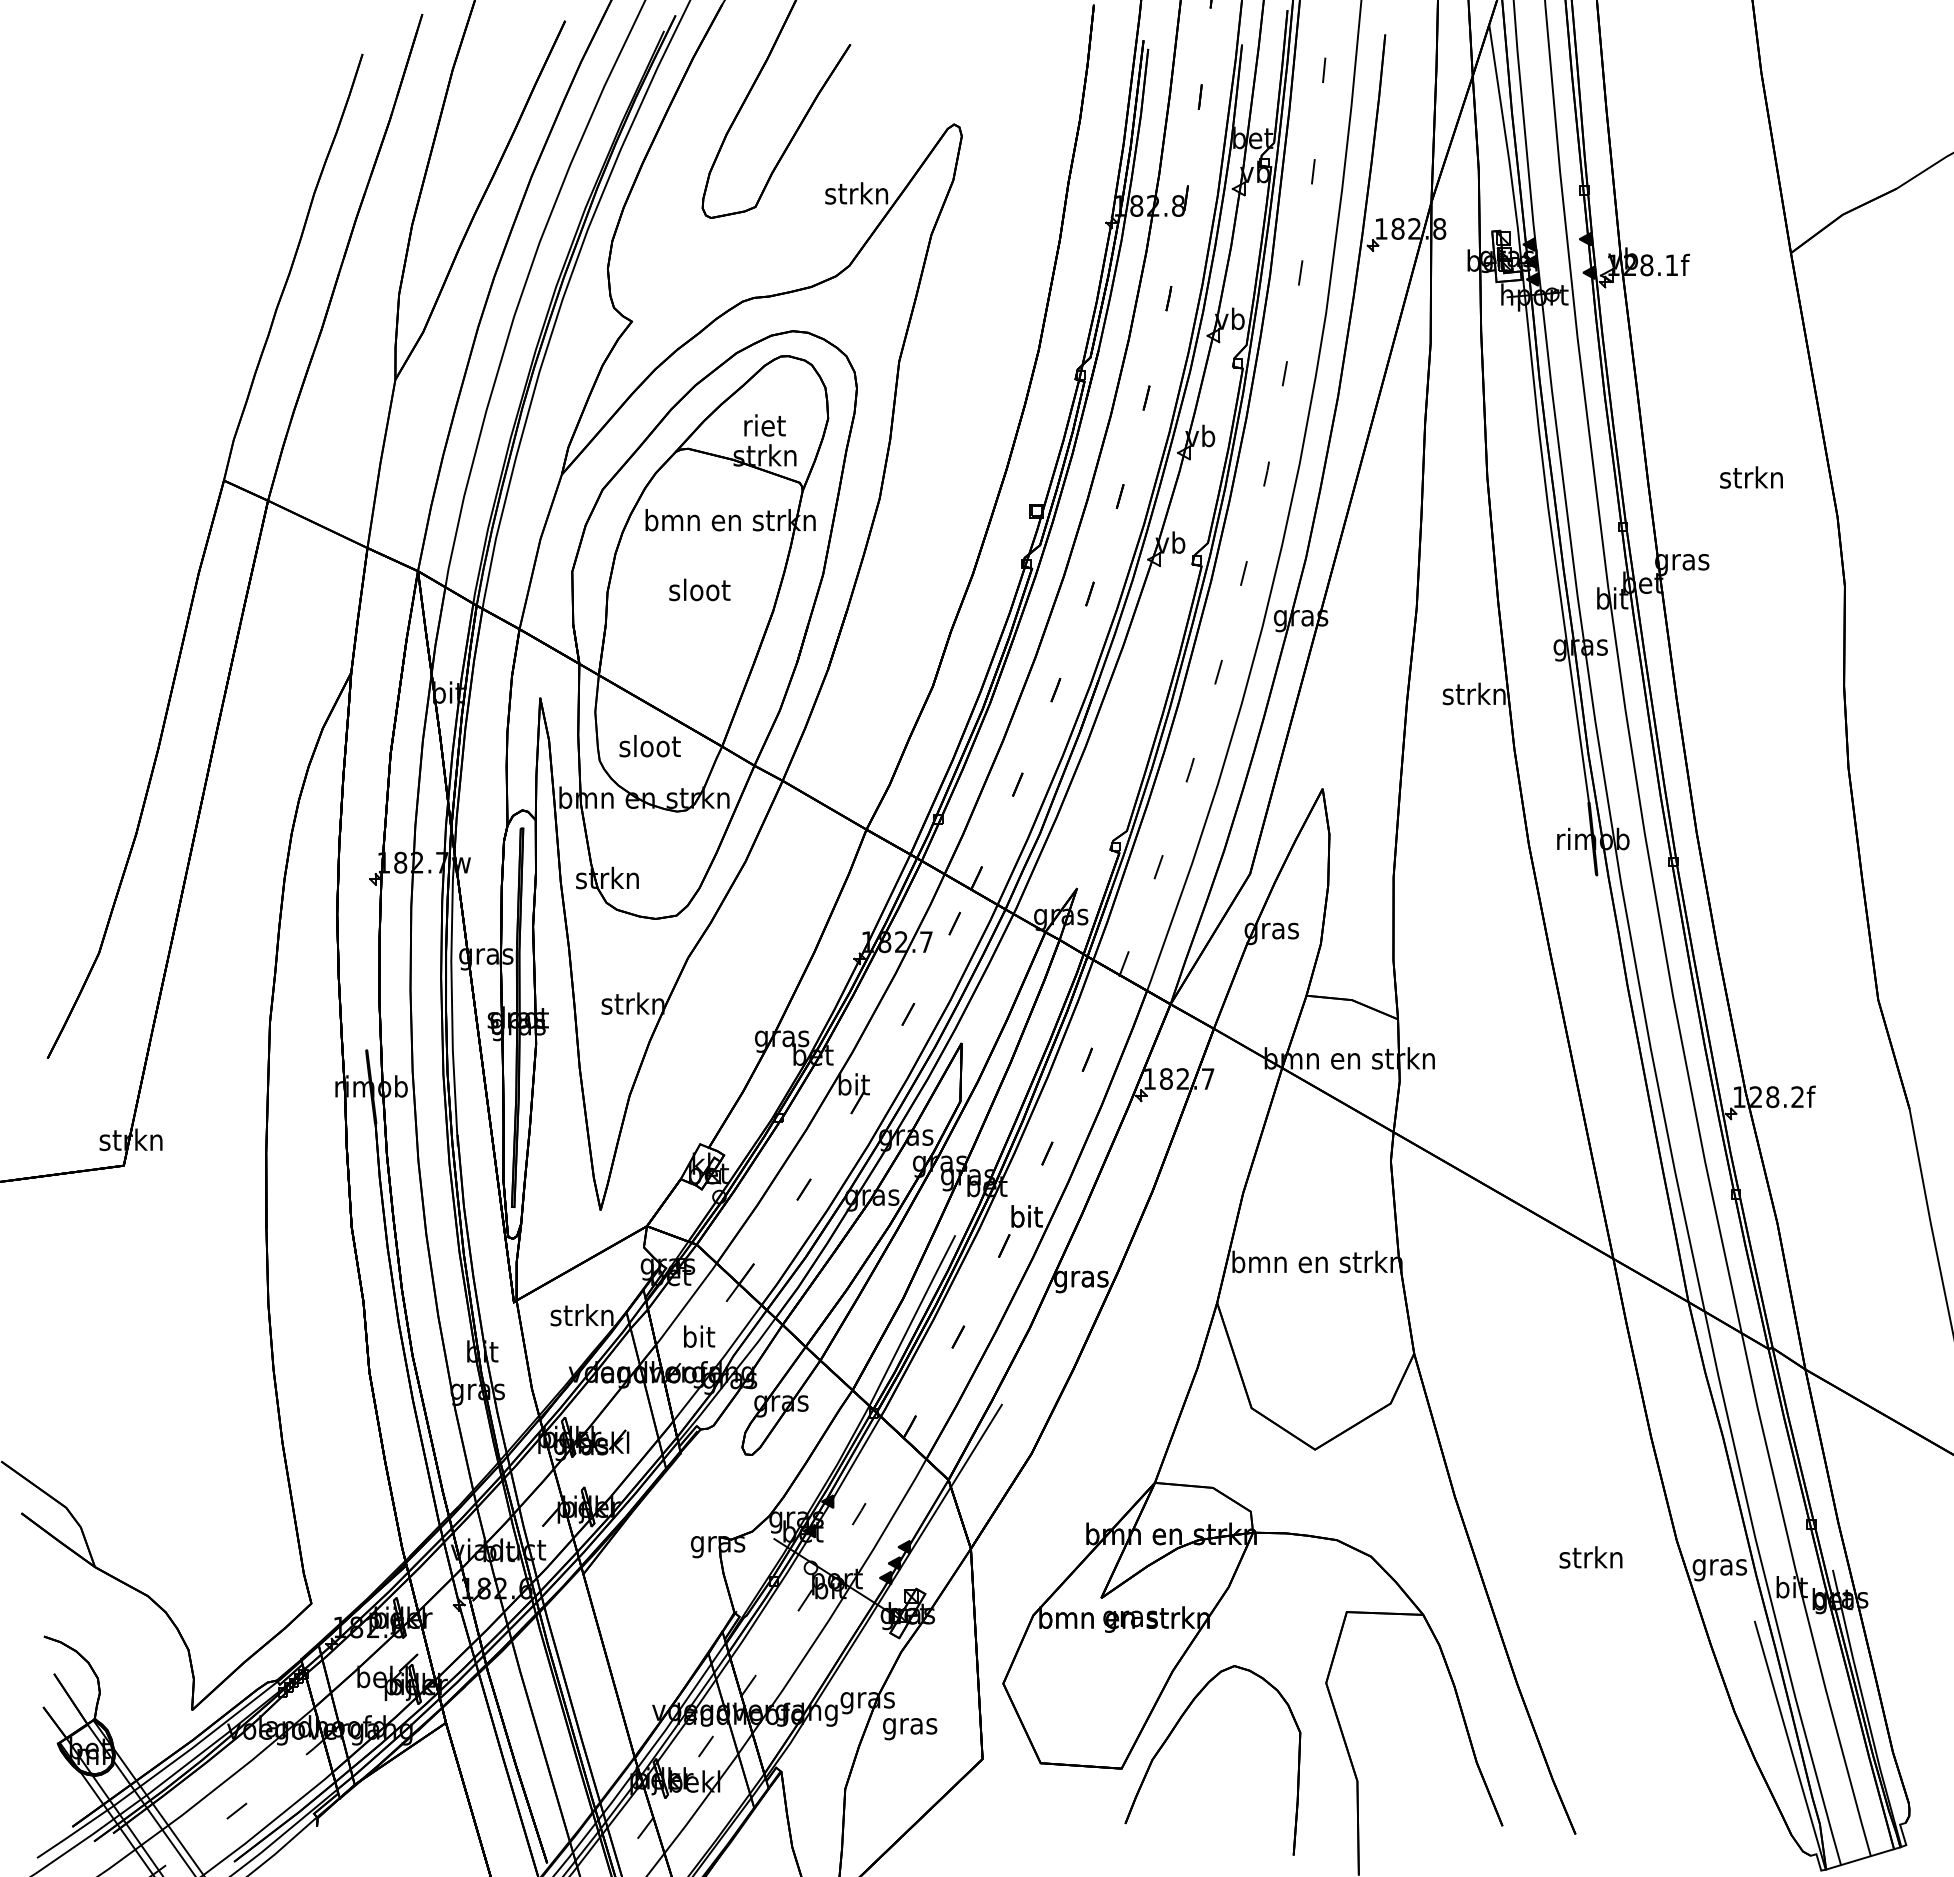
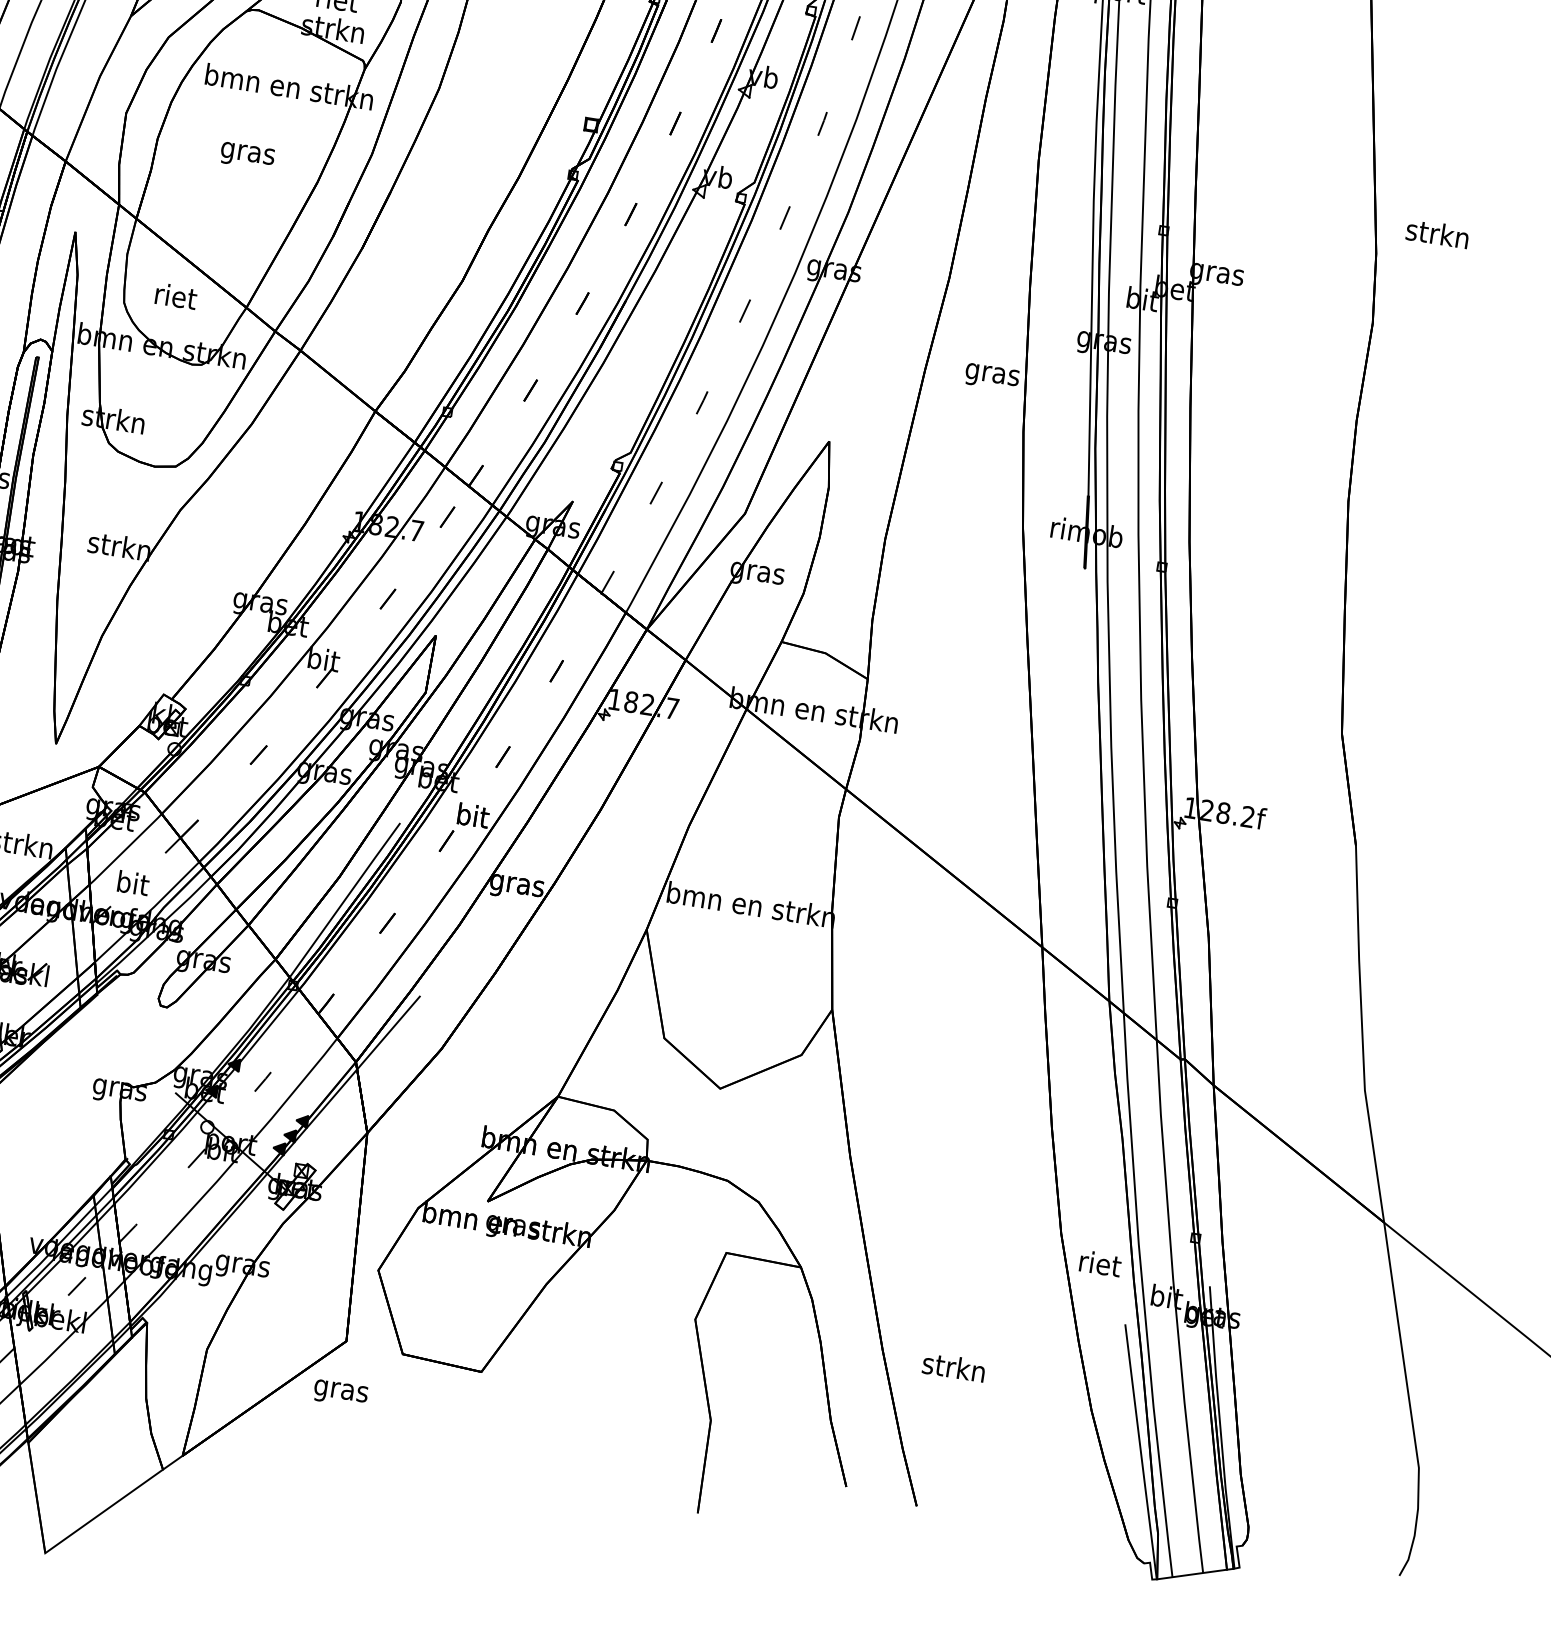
text: (1751, 477) -> (1437, 233), moved
text: (699, 592) -> (247, 153), sloot -> gras
text: (1473, 696) -> (991, 374), strkn -> gras
text: (649, 746) -> (175, 296), sloot -> riet
text: (1590, 1557) -> (953, 1367), moved
text: (1719, 1567) -> (1098, 1266), gras -> riet
text: (910, 1729) -> (341, 1394), moved
part: (1171, 1734) -> (535, 1346), removed

